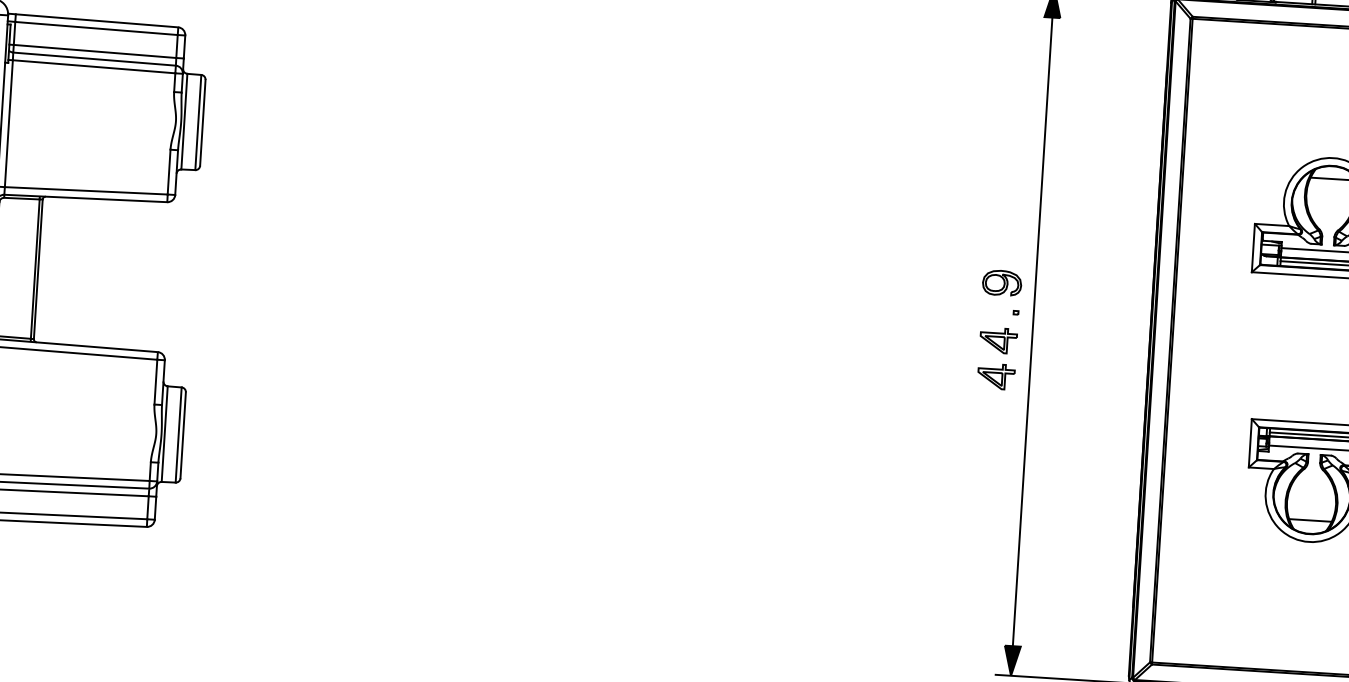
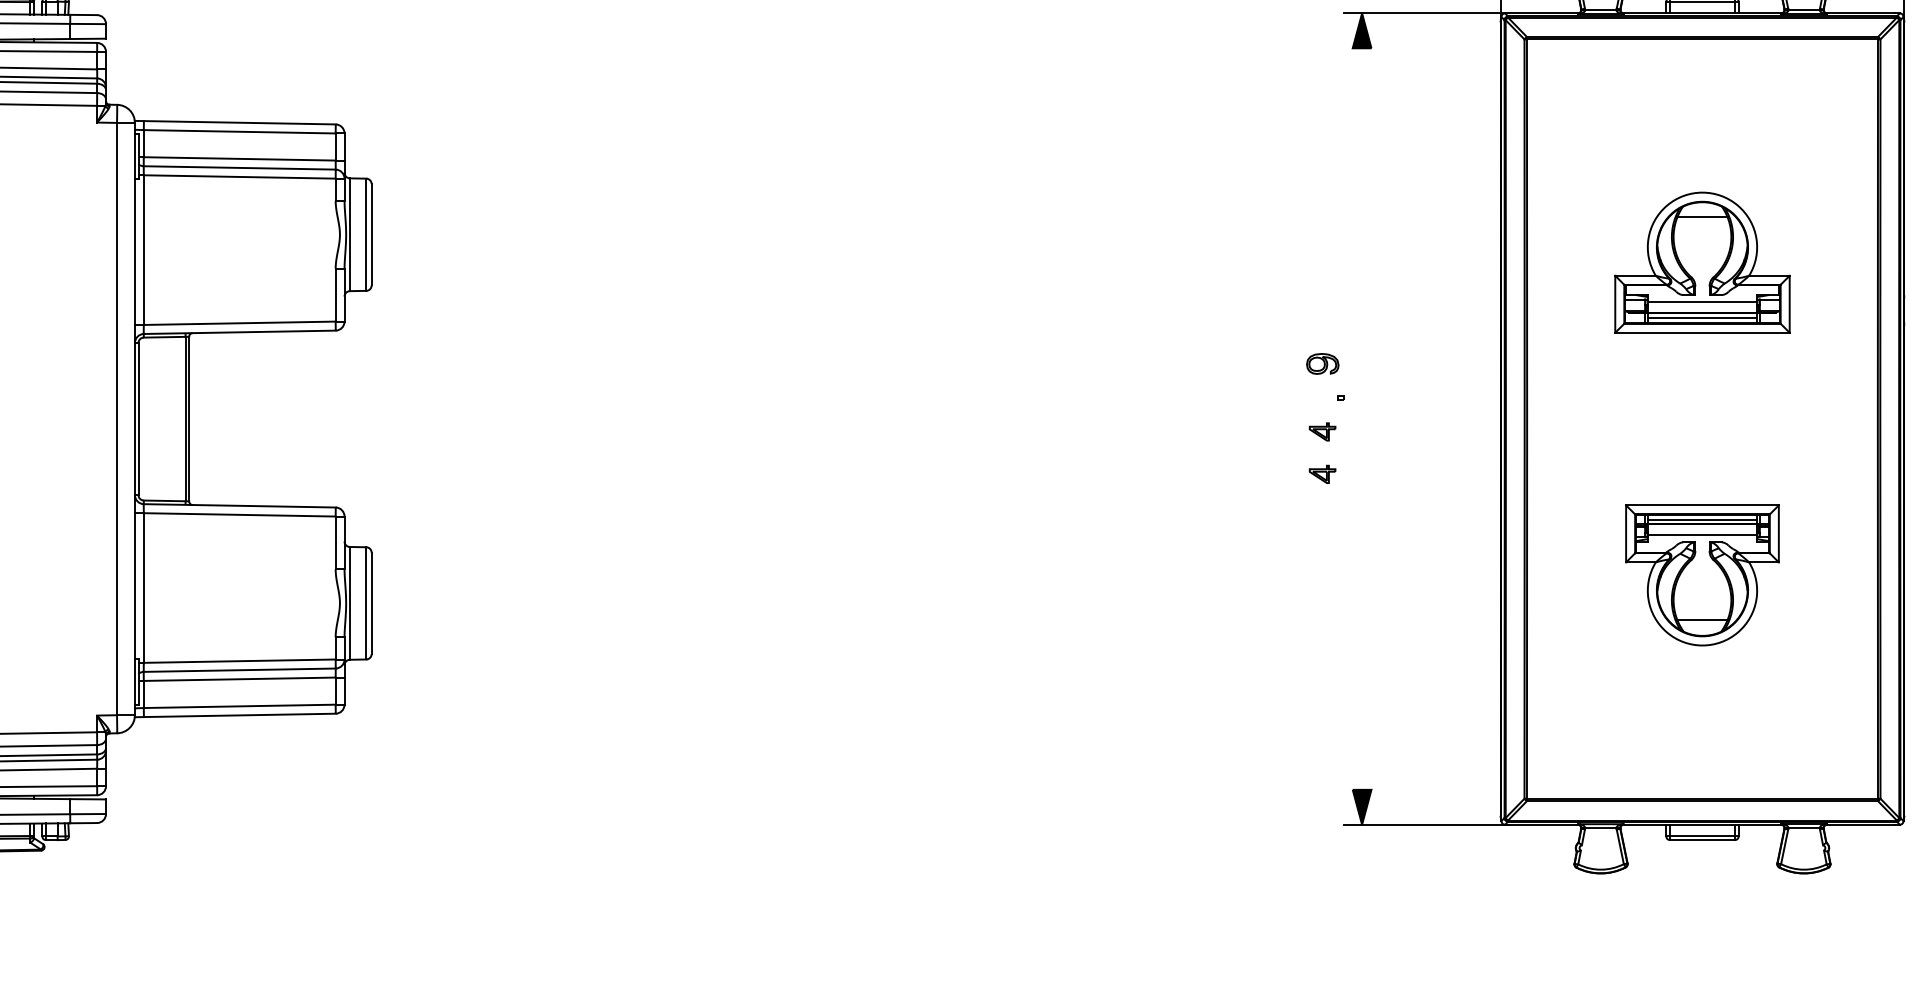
part: (1002, 282) -> (1322, 363), size x0.7
line: (1033, 331) -> (1362, 418), removed
part: (998, 340) -> (1322, 431), size x0.6
part: (996, 376) -> (1322, 474), size x0.6

